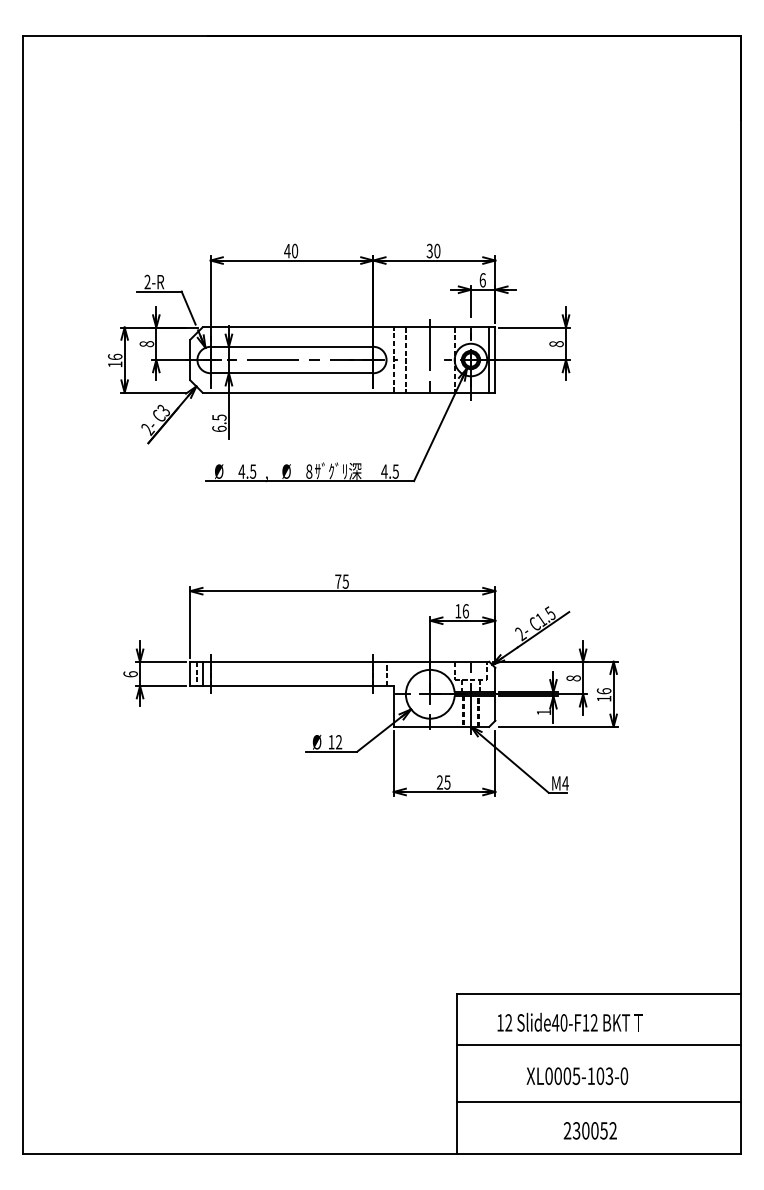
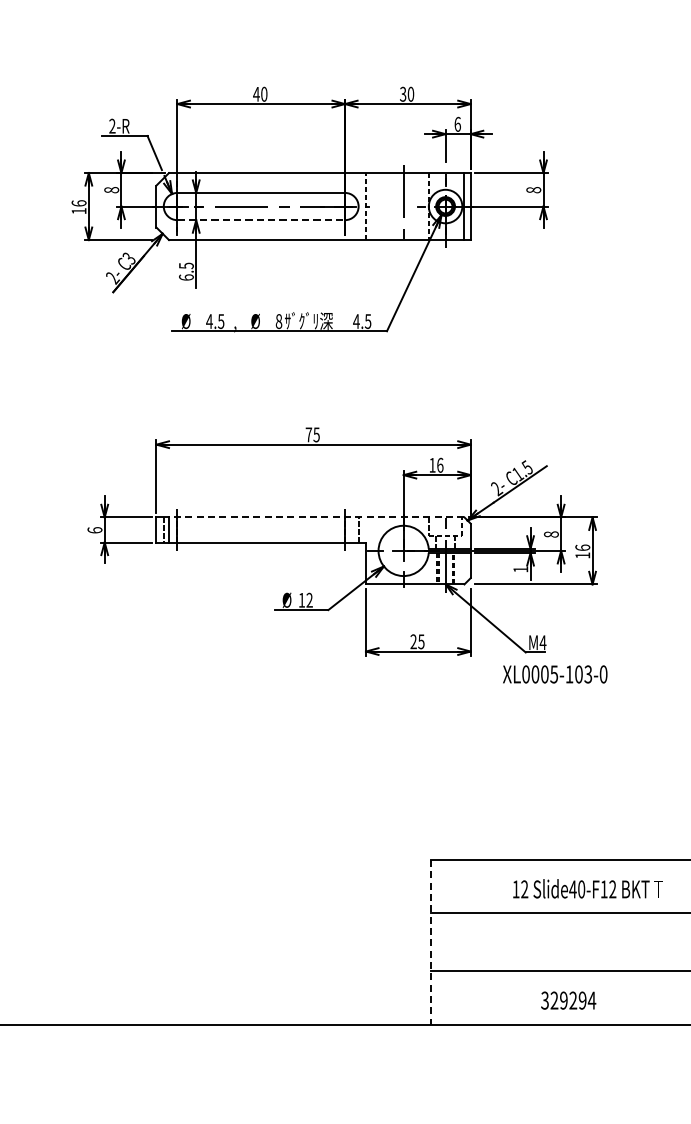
line: (405, 359) -> (378, 206), removed
line: (292, 373) -> (261, 220), solid -> dashed
line: (345, 661) -> (316, 517), solid -> dashed
text: (569, 1021) -> (587, 887), moved
line: (457, 1074) -> (431, 942), solid -> dashed
text: (577, 1076) -> (555, 674), moved
text: (590, 1130) -> (568, 1000), 230052 -> 329294

